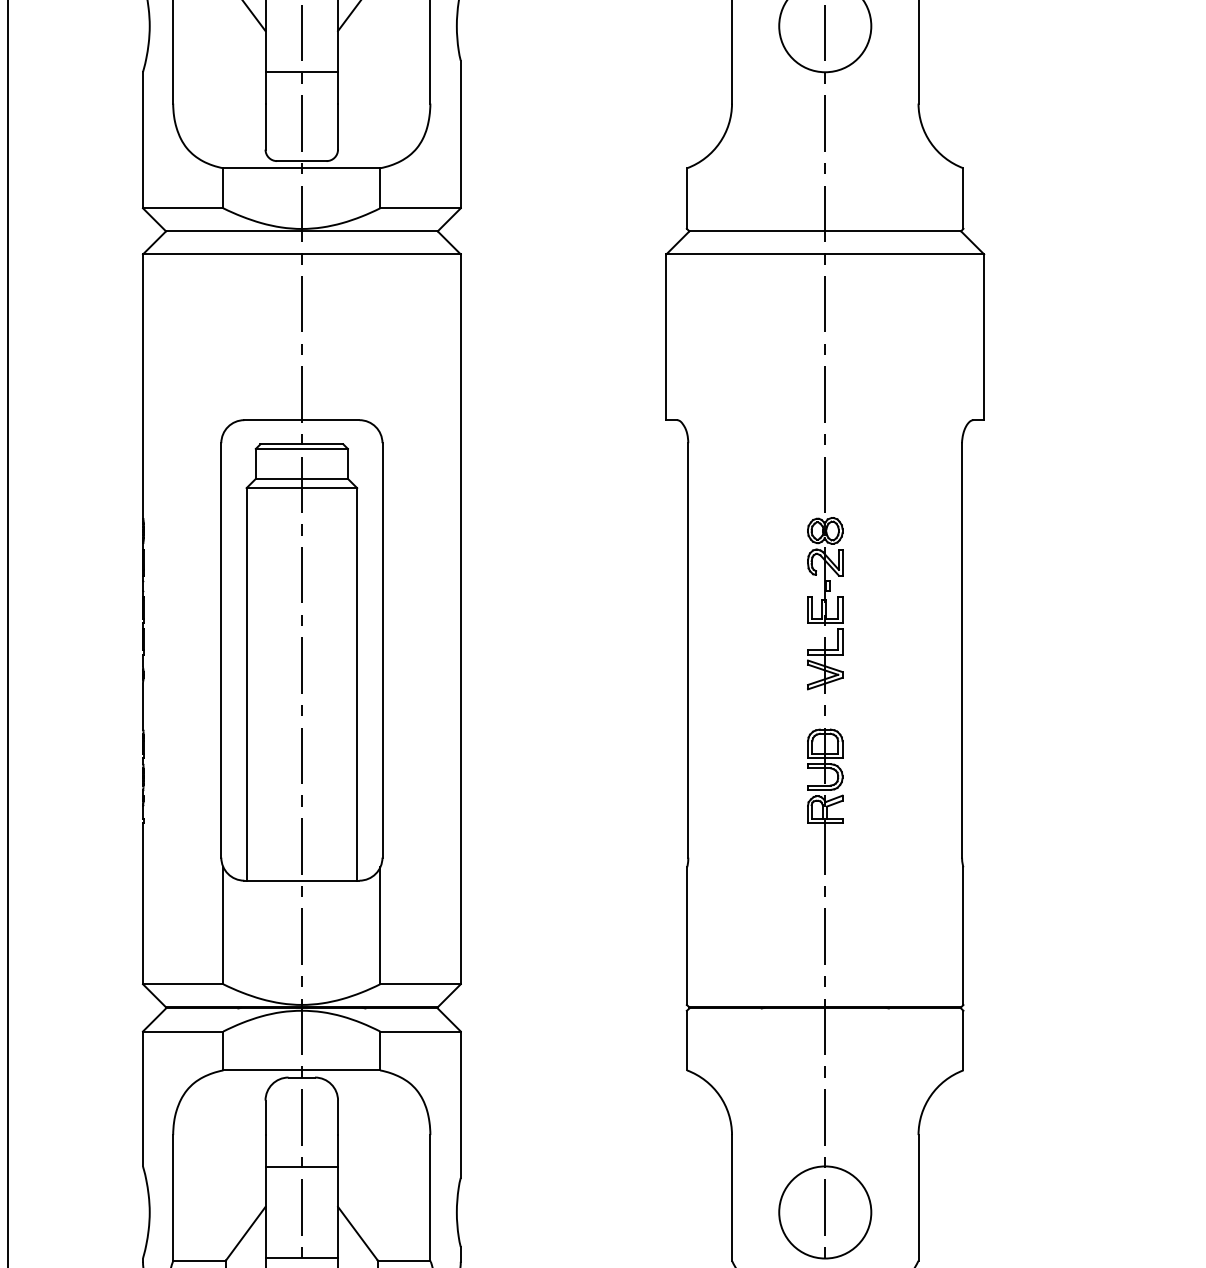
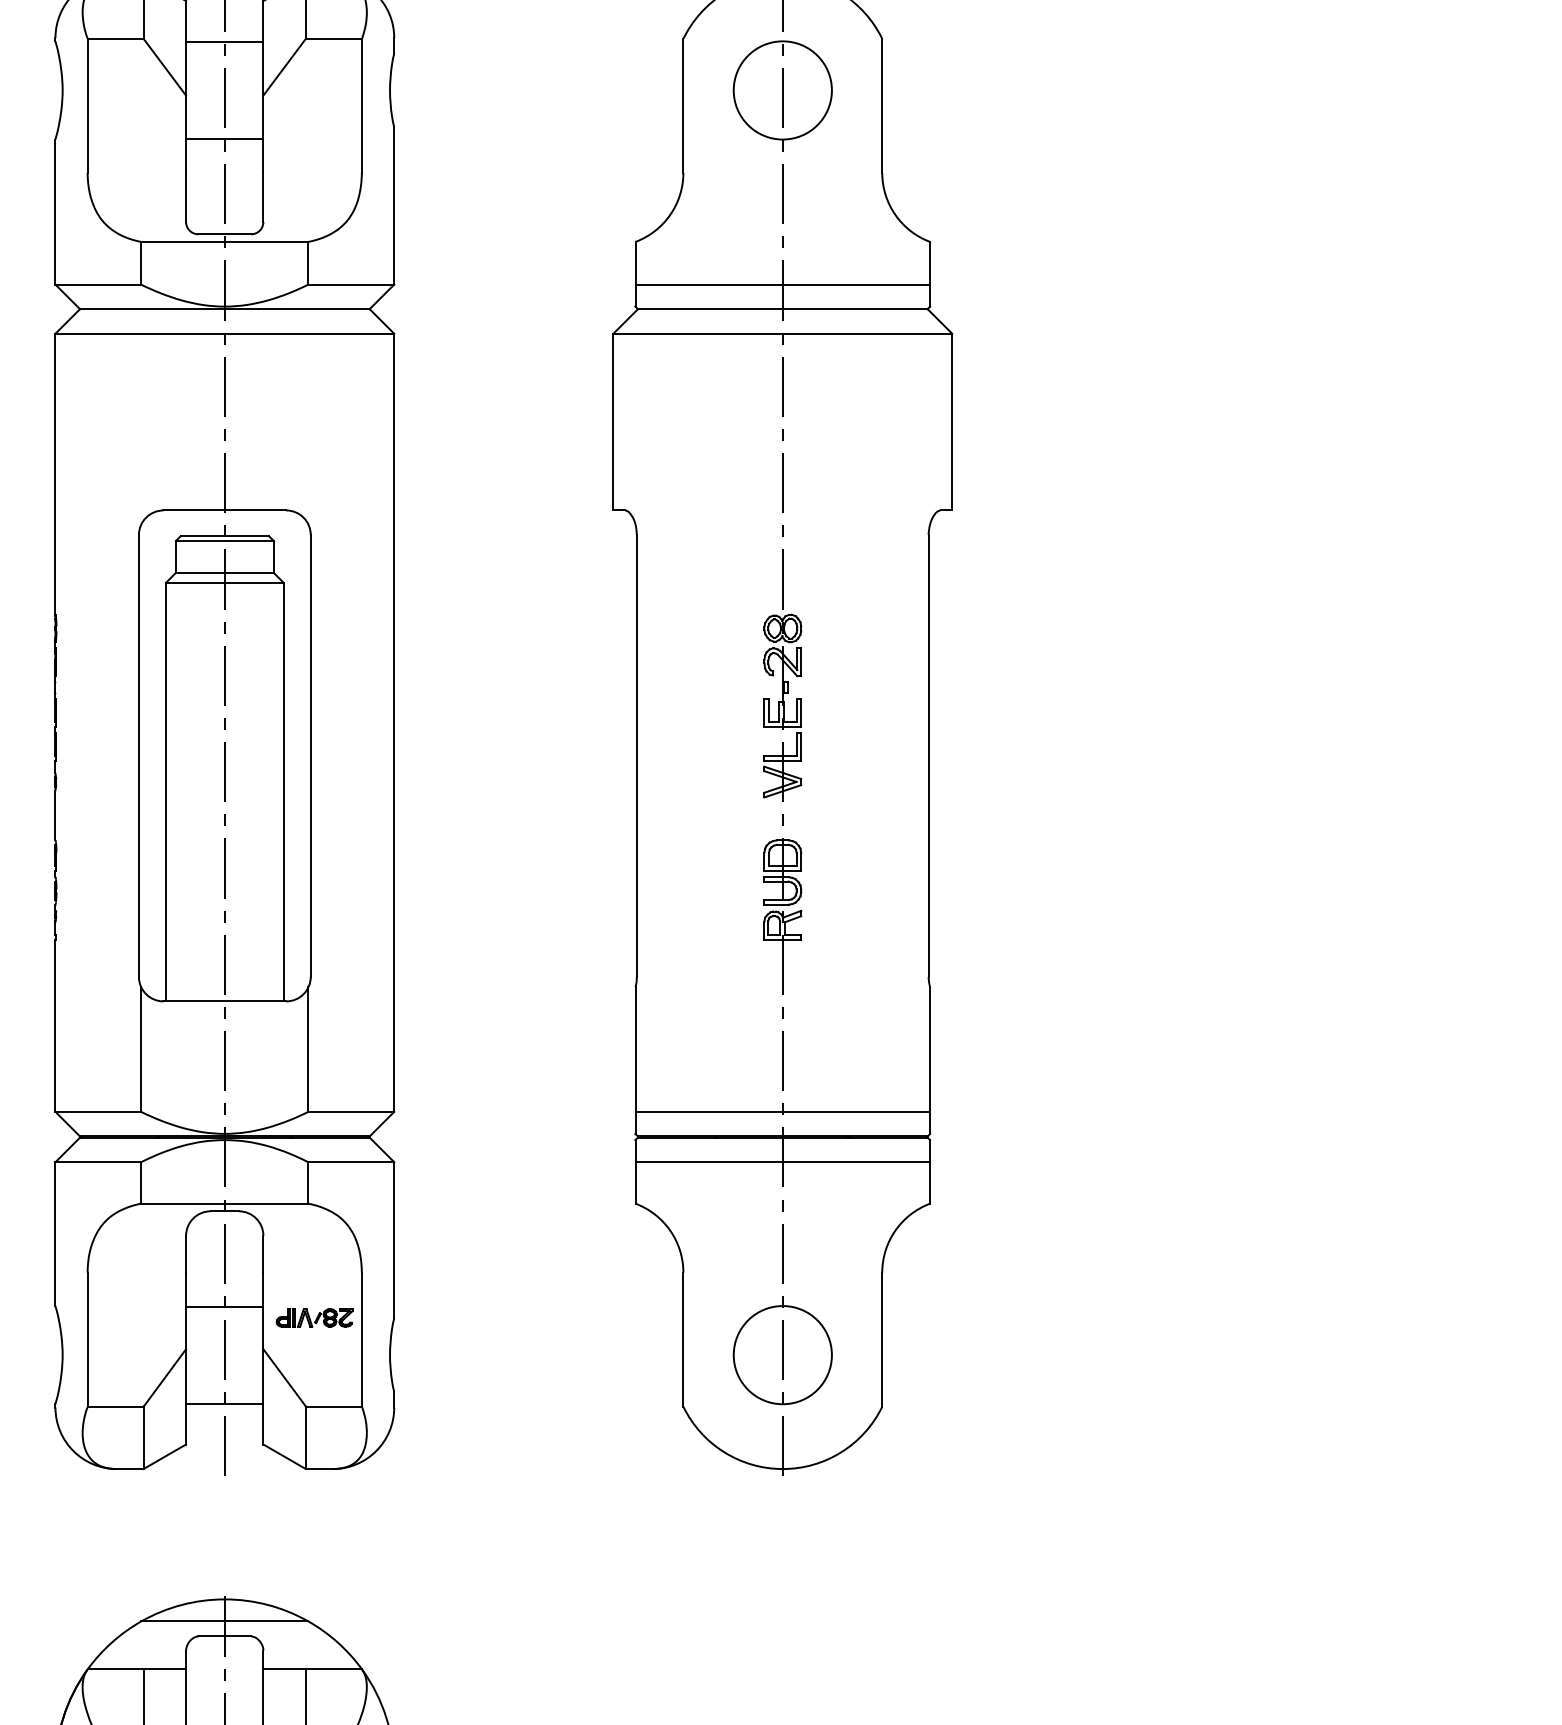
line: (824, 208) -> (782, 284), added
line: (824, 983) -> (782, 1111), added
line: (824, 1031) -> (782, 1162), added
part: (385, 1177) -> (314, 1317), added

